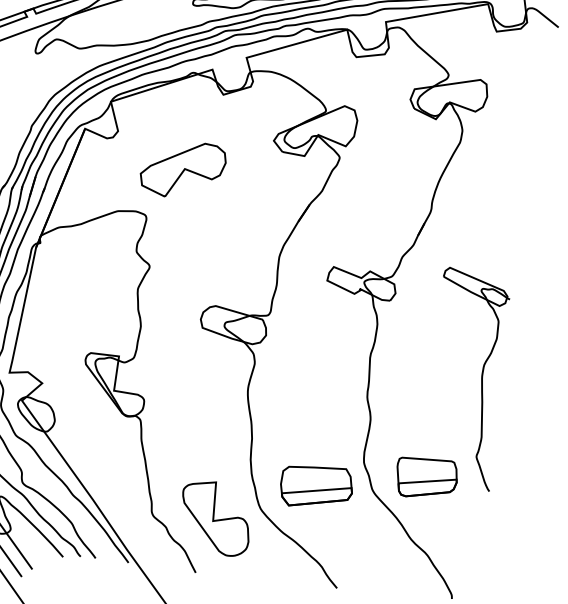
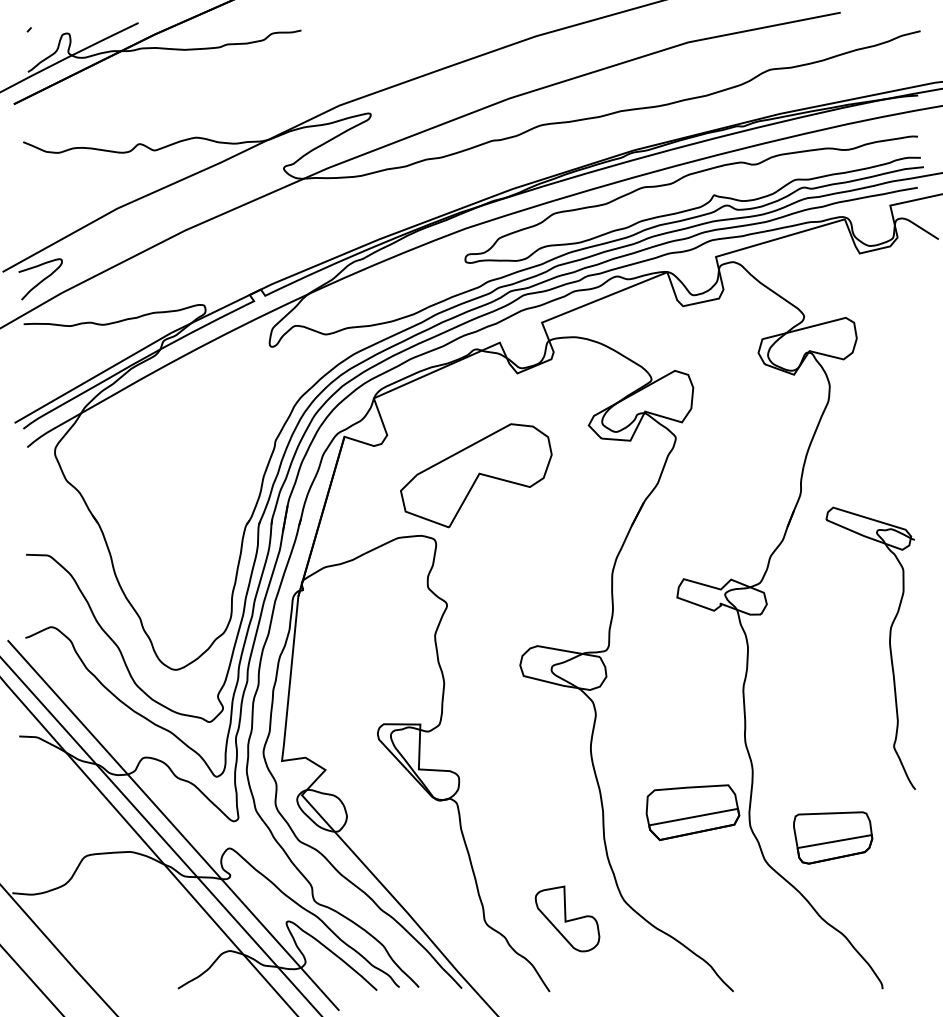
part: (182, 169) -> (475, 475), size x1.4
part: (481, 380) -> (889, 647), moved
part: (316, 487) -> (692, 812), moved
part: (215, 517) -> (567, 918), size x0.7

